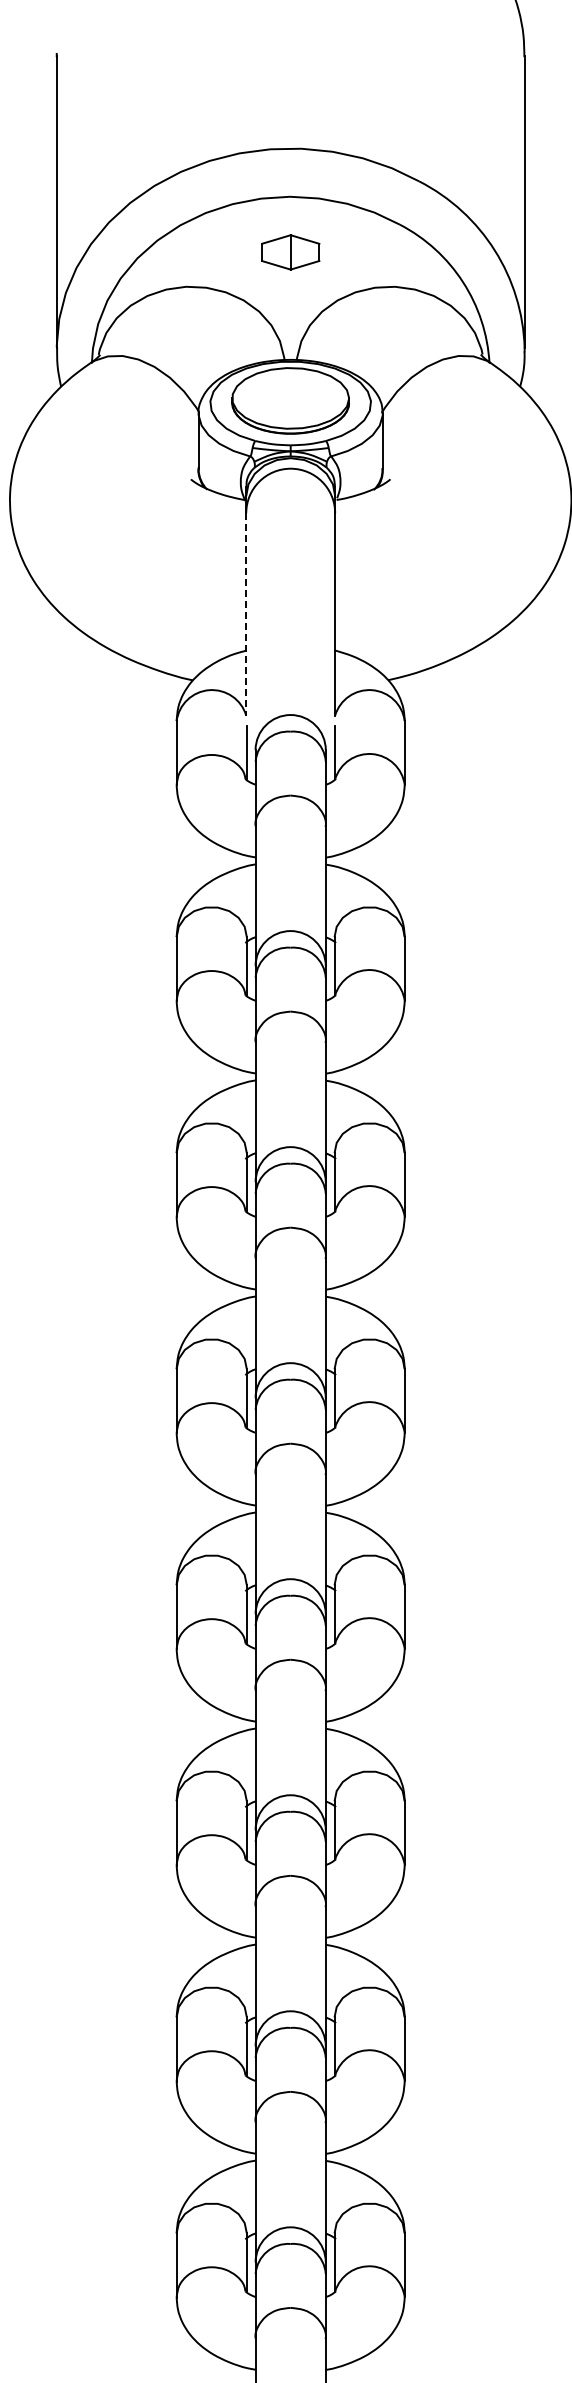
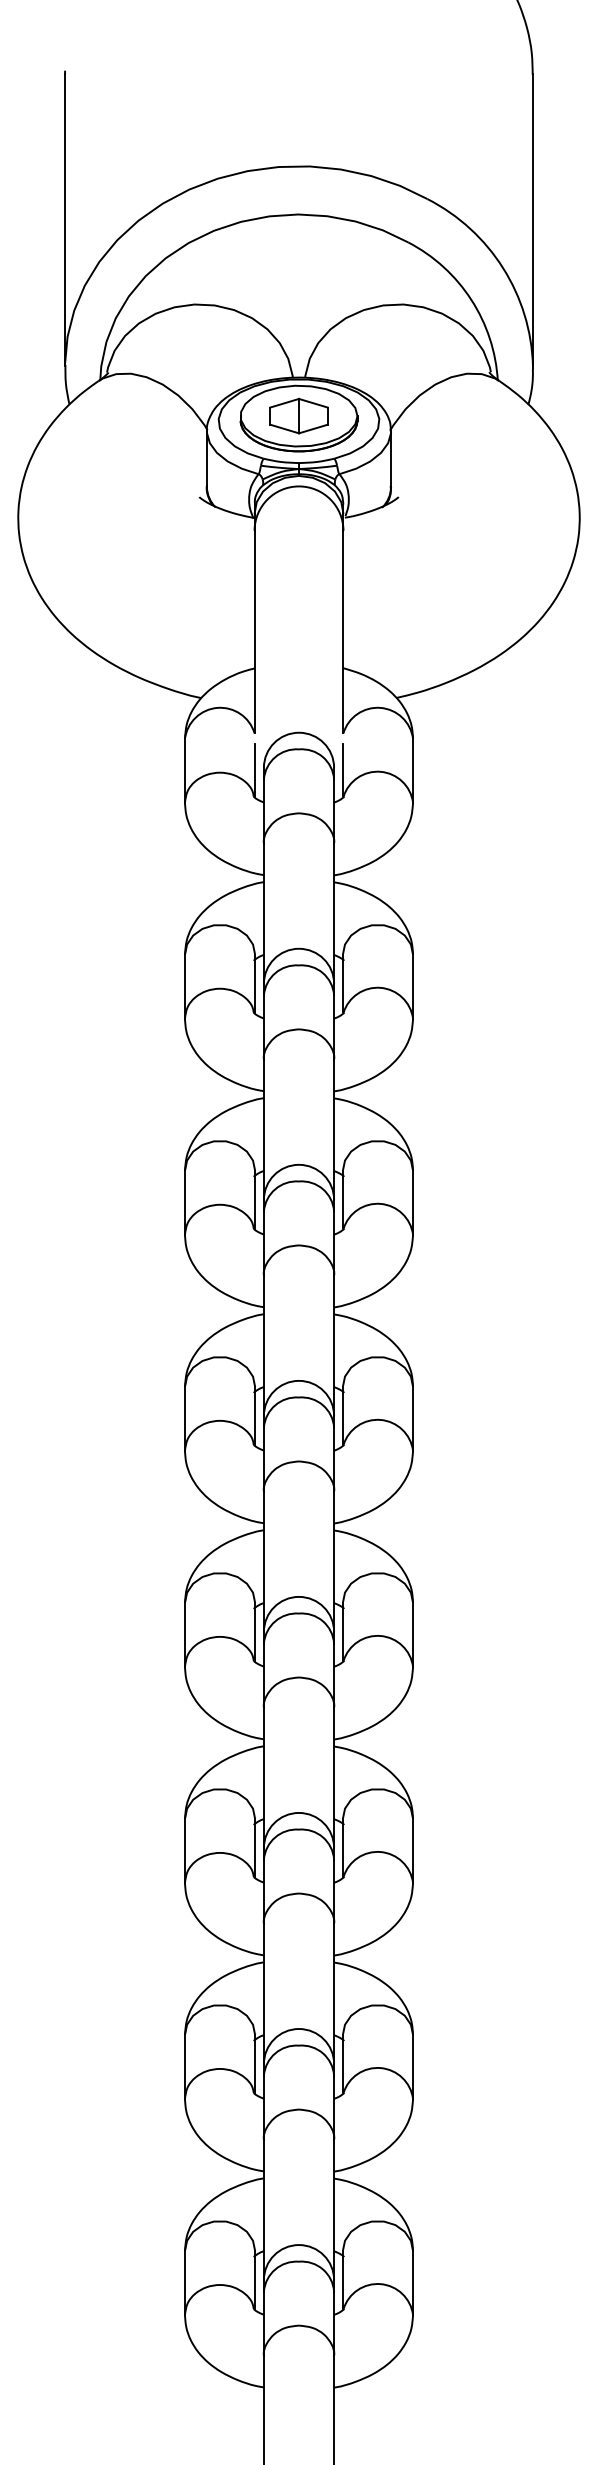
part: (290, 251) -> (298, 415), moved
line: (246, 614) -> (254, 632), dashed -> solid

